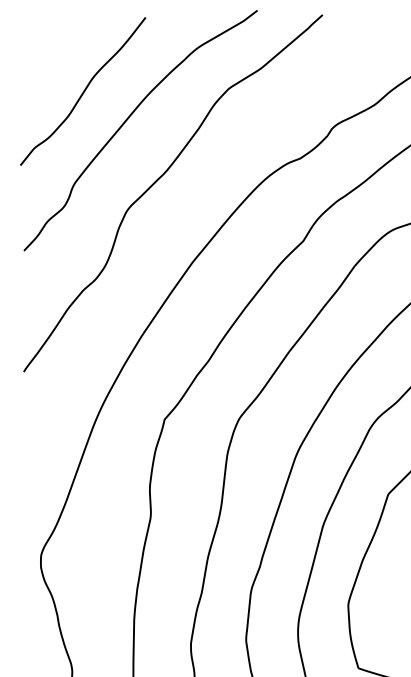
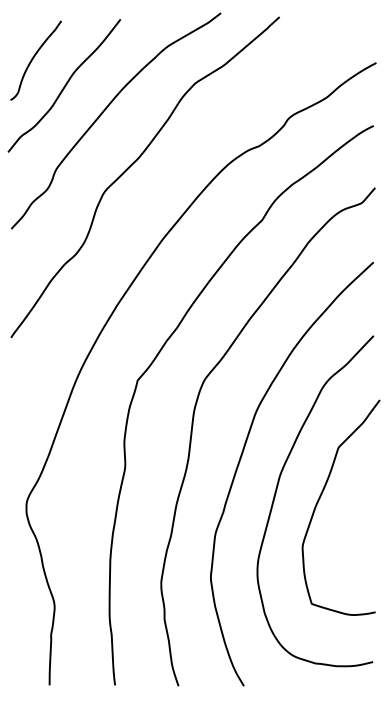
curve: (48, 62) -> (33, 59), added

